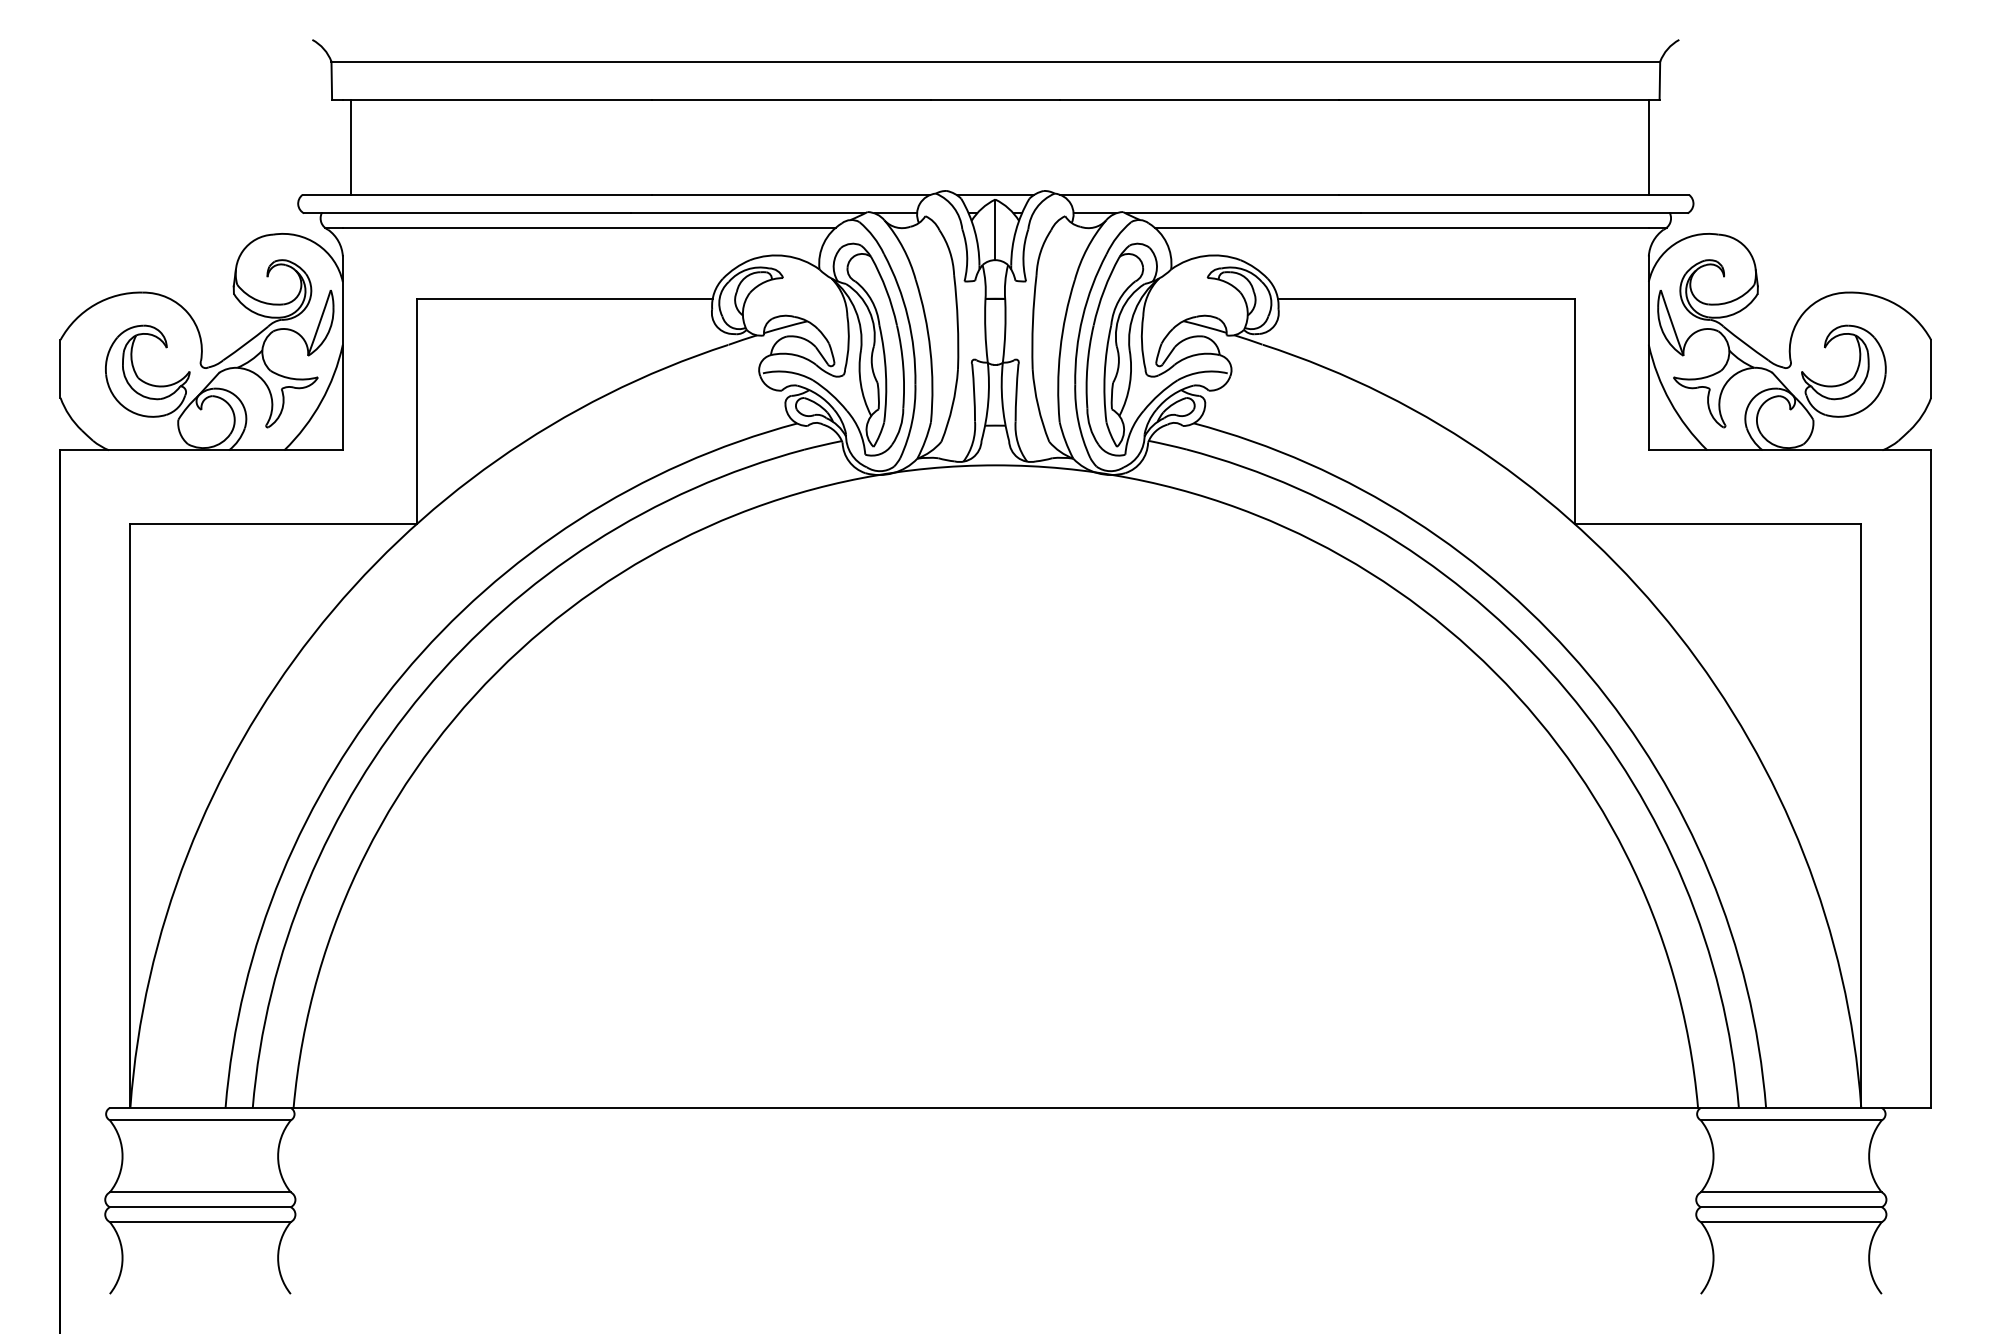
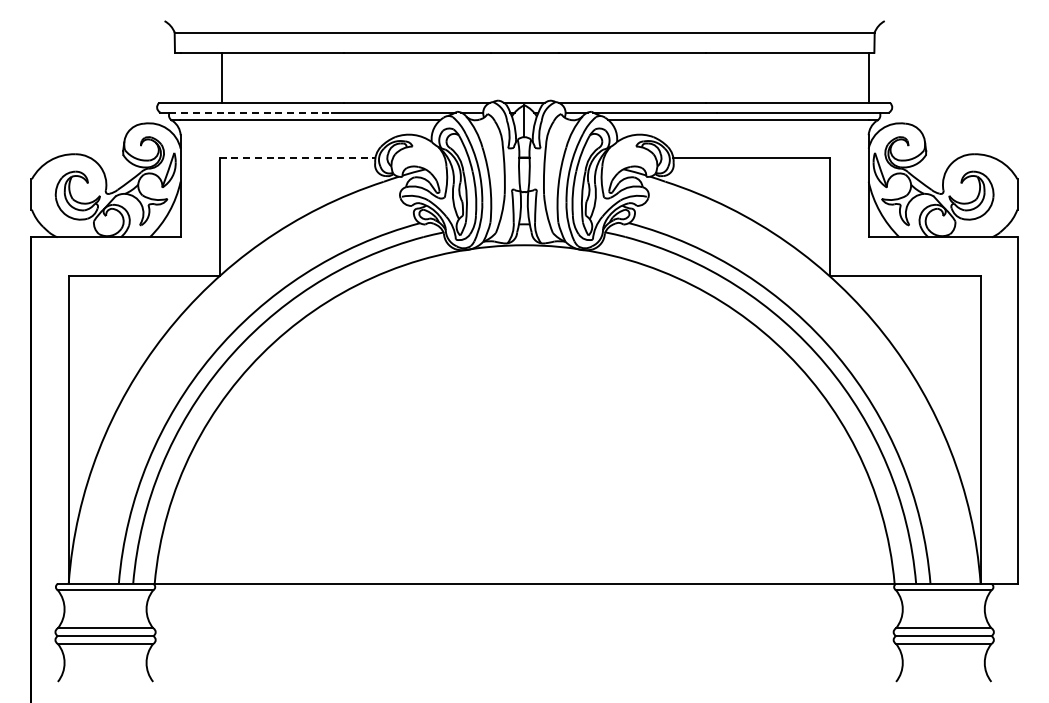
line: (350, 146) -> (221, 77), moved
line: (477, 213) -> (251, 112), solid -> dashed
line: (566, 298) -> (298, 157), solid -> dashed

